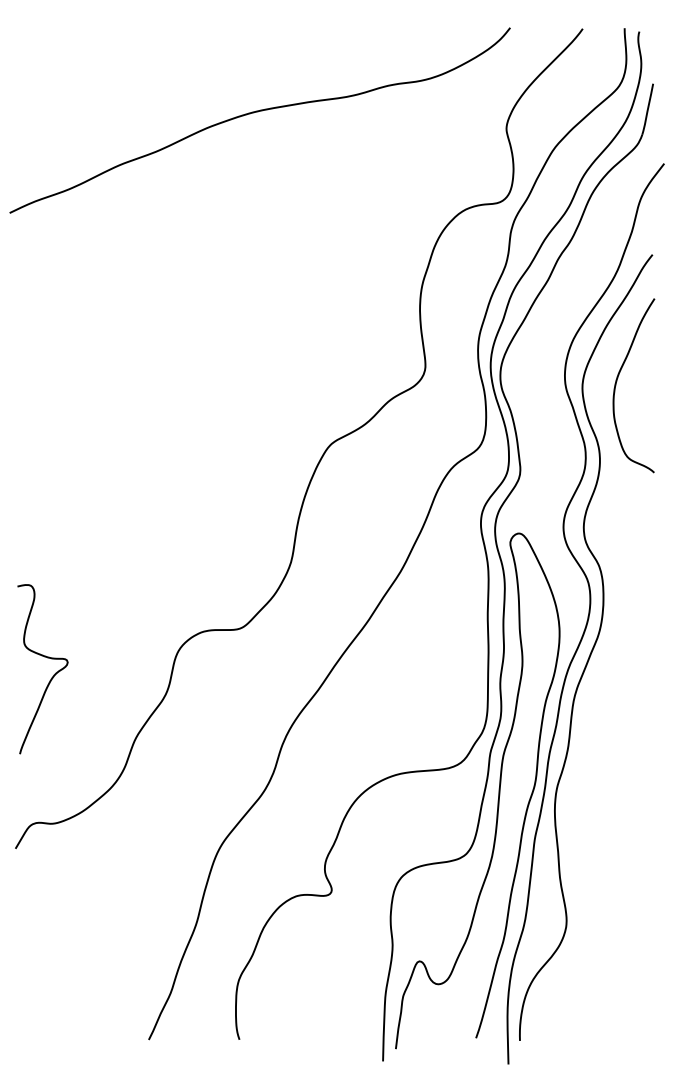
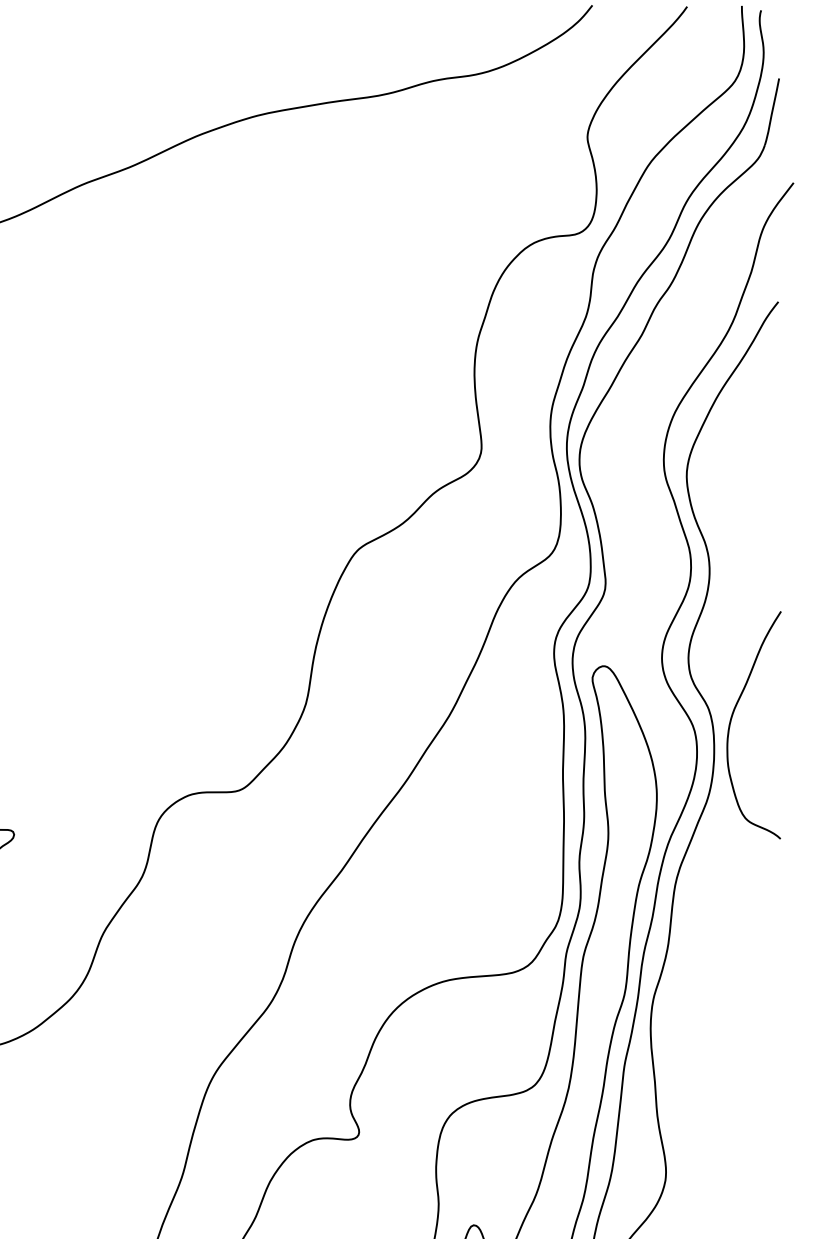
curve: (617, 381) -> (732, 719), moved

